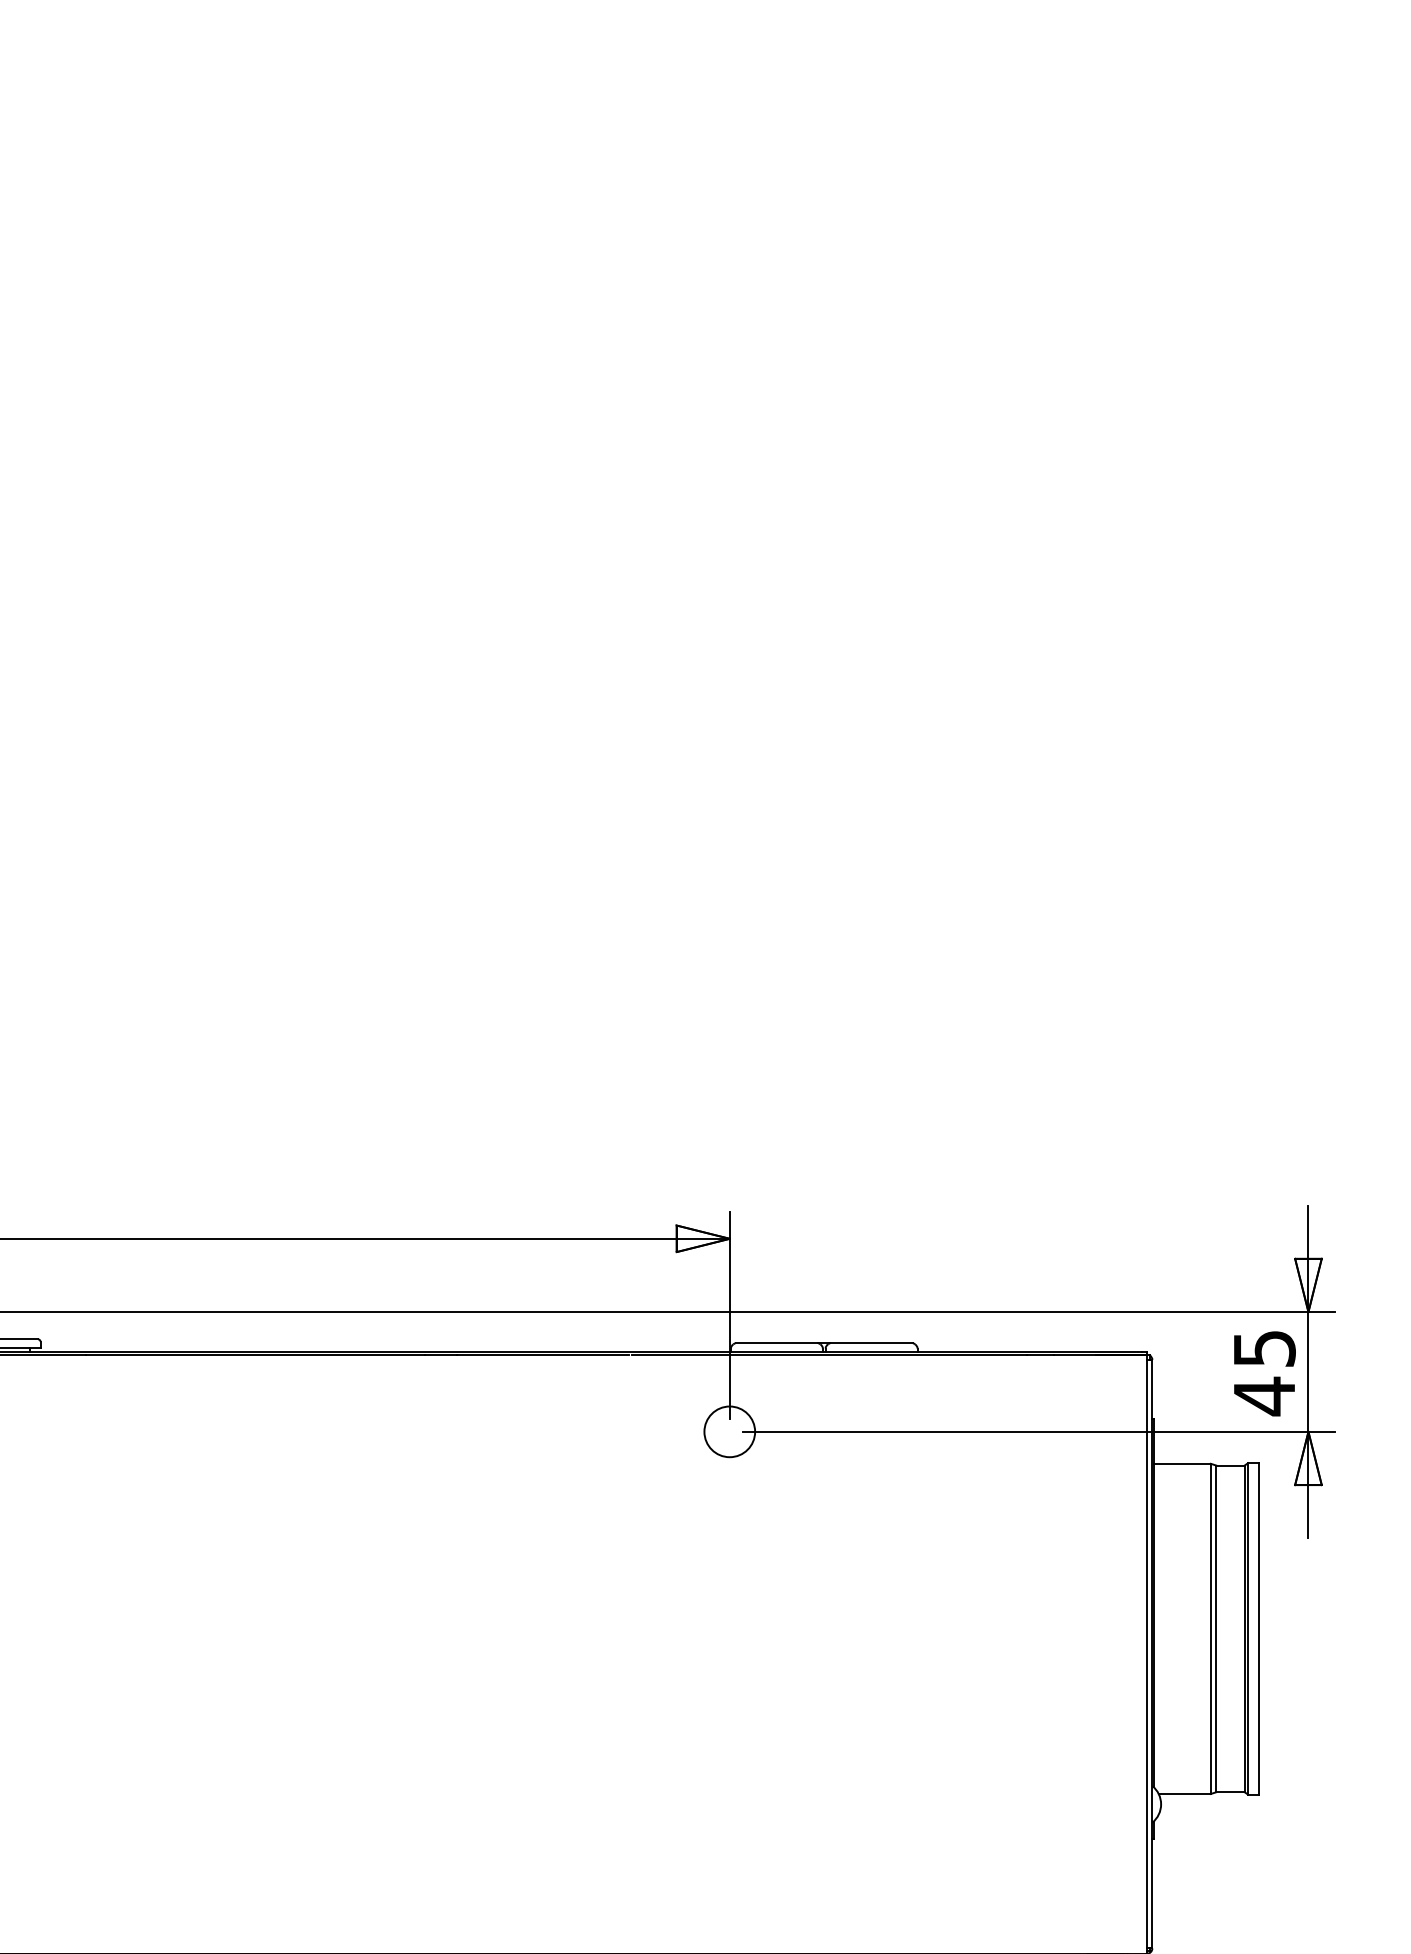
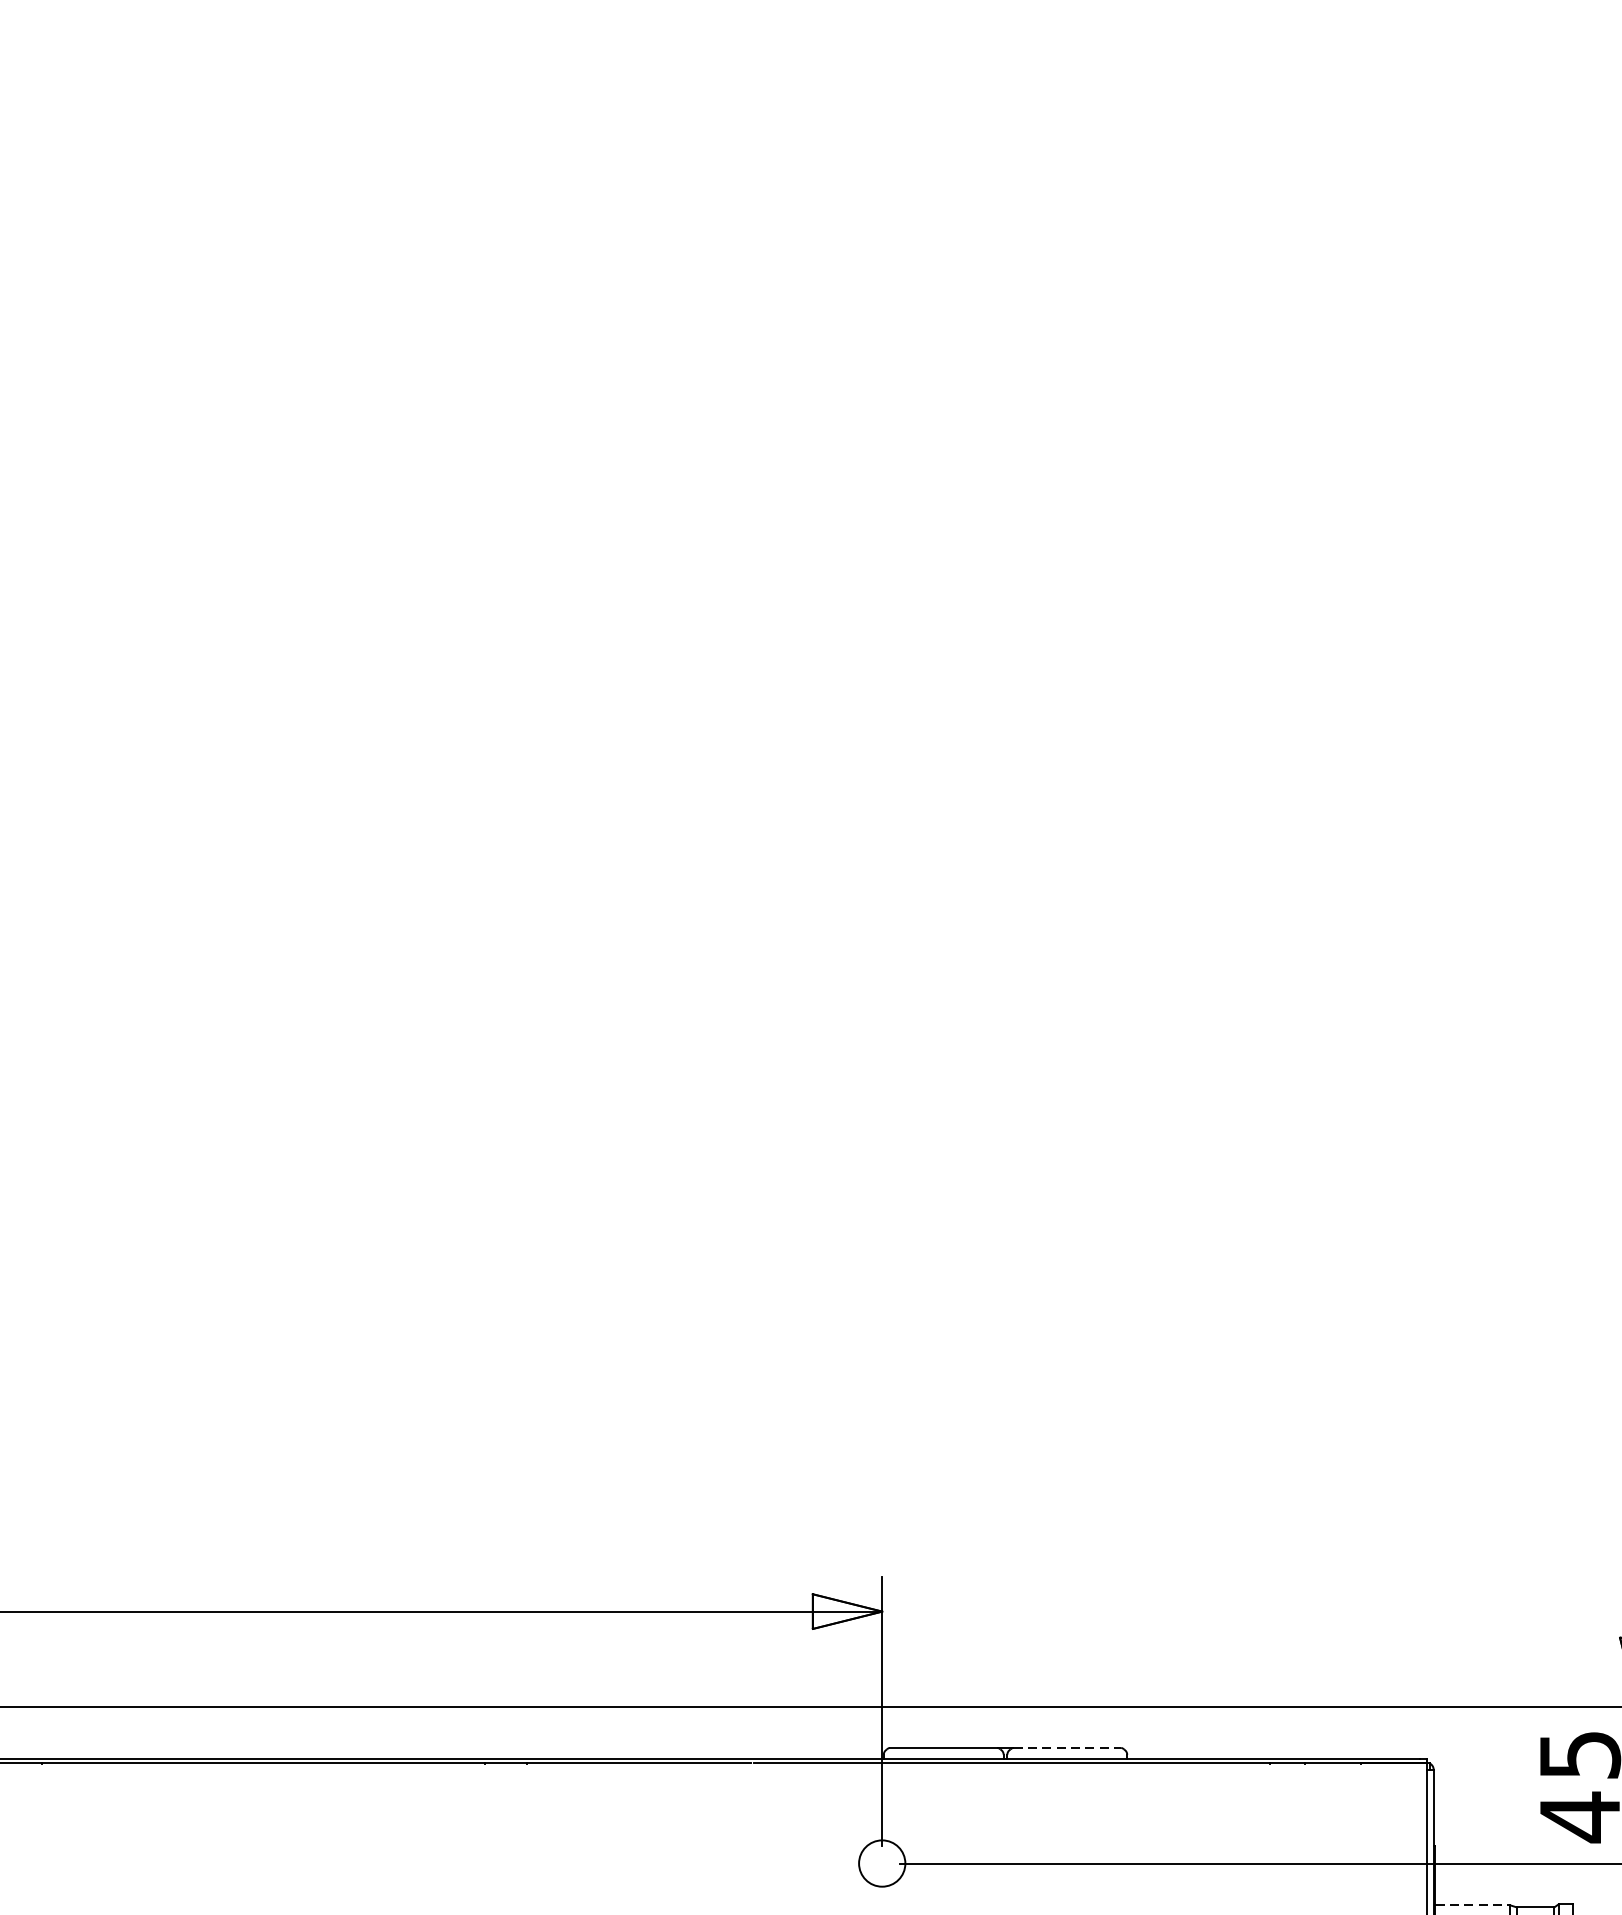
line: (872, 1343) -> (1068, 1748), solid -> dashed
circle: (729, 1431) -> (881, 1863), size x0.7
line: (1182, 1463) -> (1473, 1904), solid -> dashed

